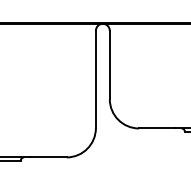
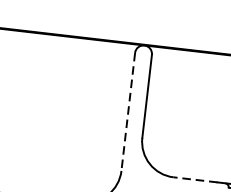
line: (95, 79) -> (127, 111), solid -> dashed
line: (156, 128) -> (194, 179), solid -> dashed

